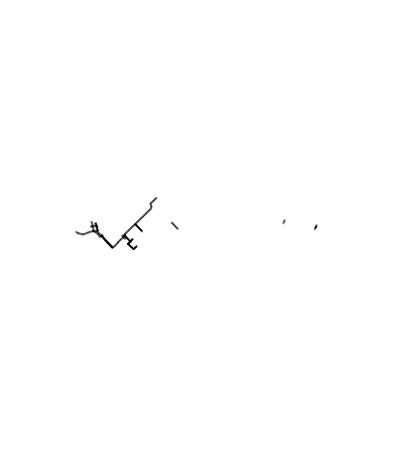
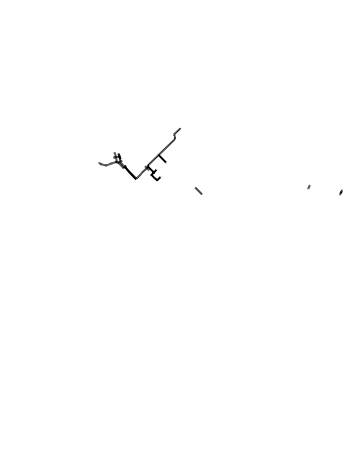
part: (122, 234) -> (145, 165), moved

